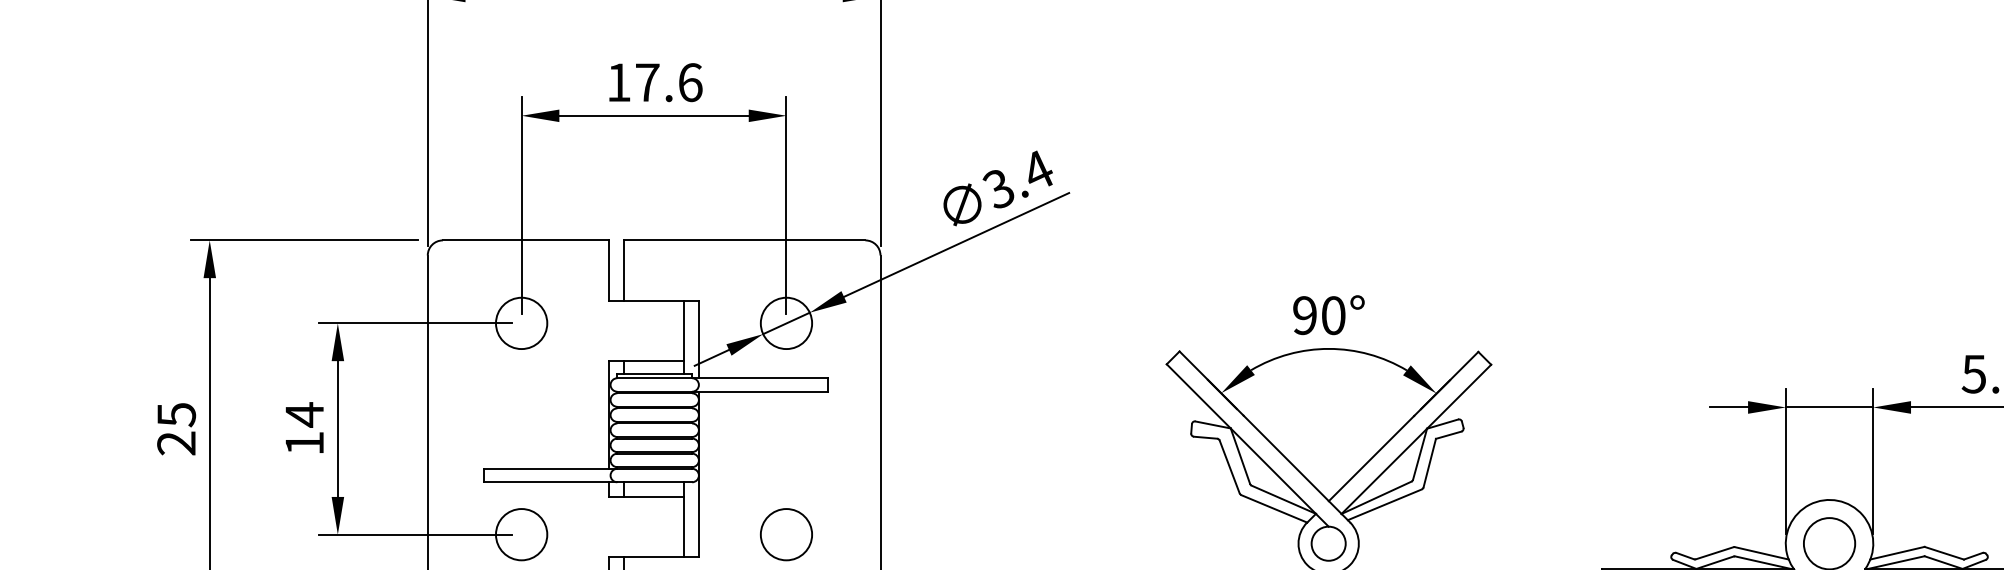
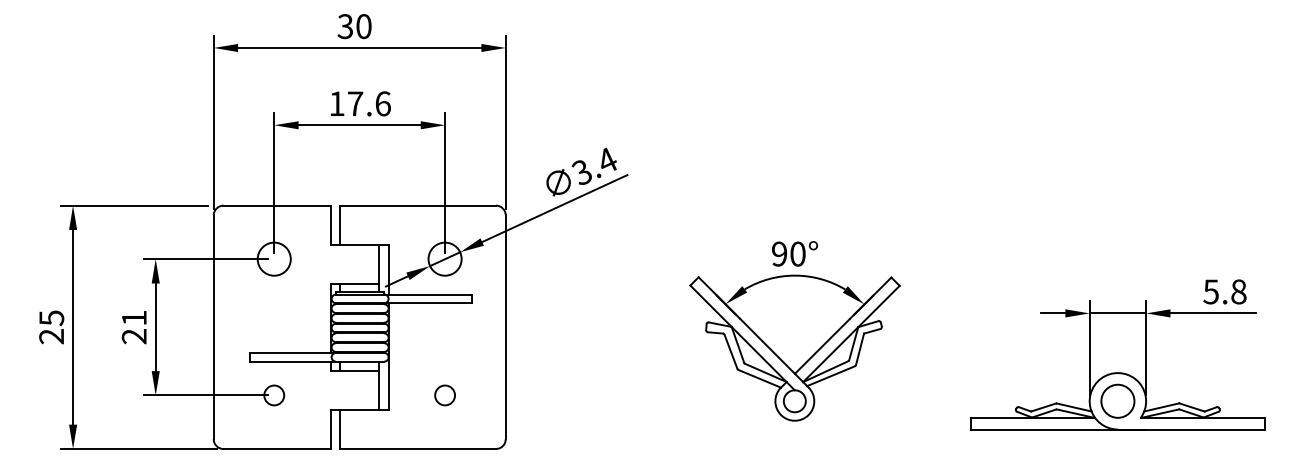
text: (303, 429) -> (133, 327), 14 -> 21
circle: (520, 534) -> (273, 395), size x0.6
circle: (785, 534) -> (444, 395), size x0.6

